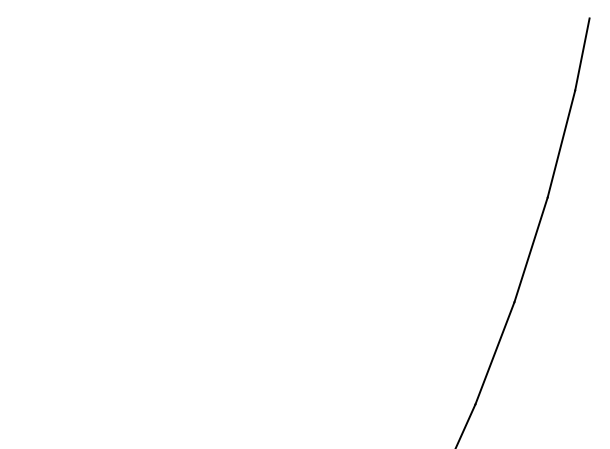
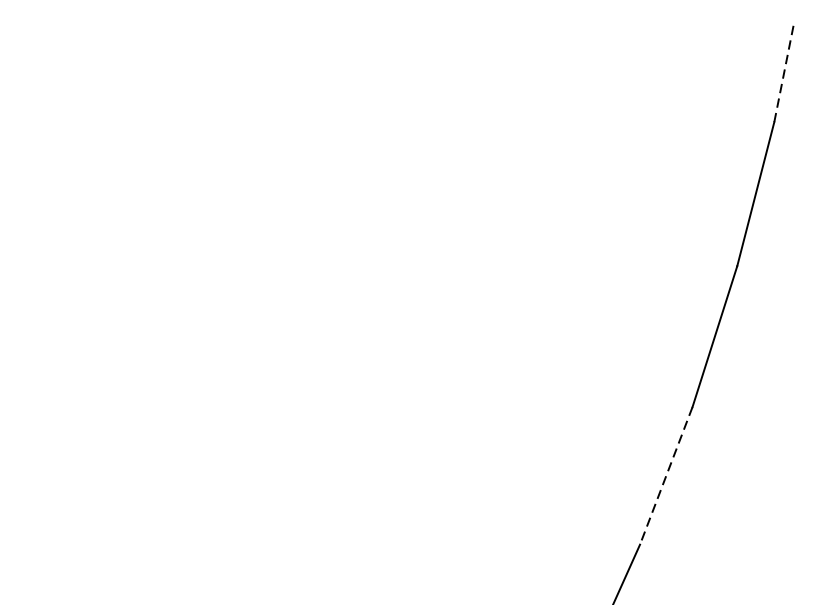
line: (582, 54) -> (784, 73), solid -> dashed
line: (494, 353) -> (665, 476), solid -> dashed

